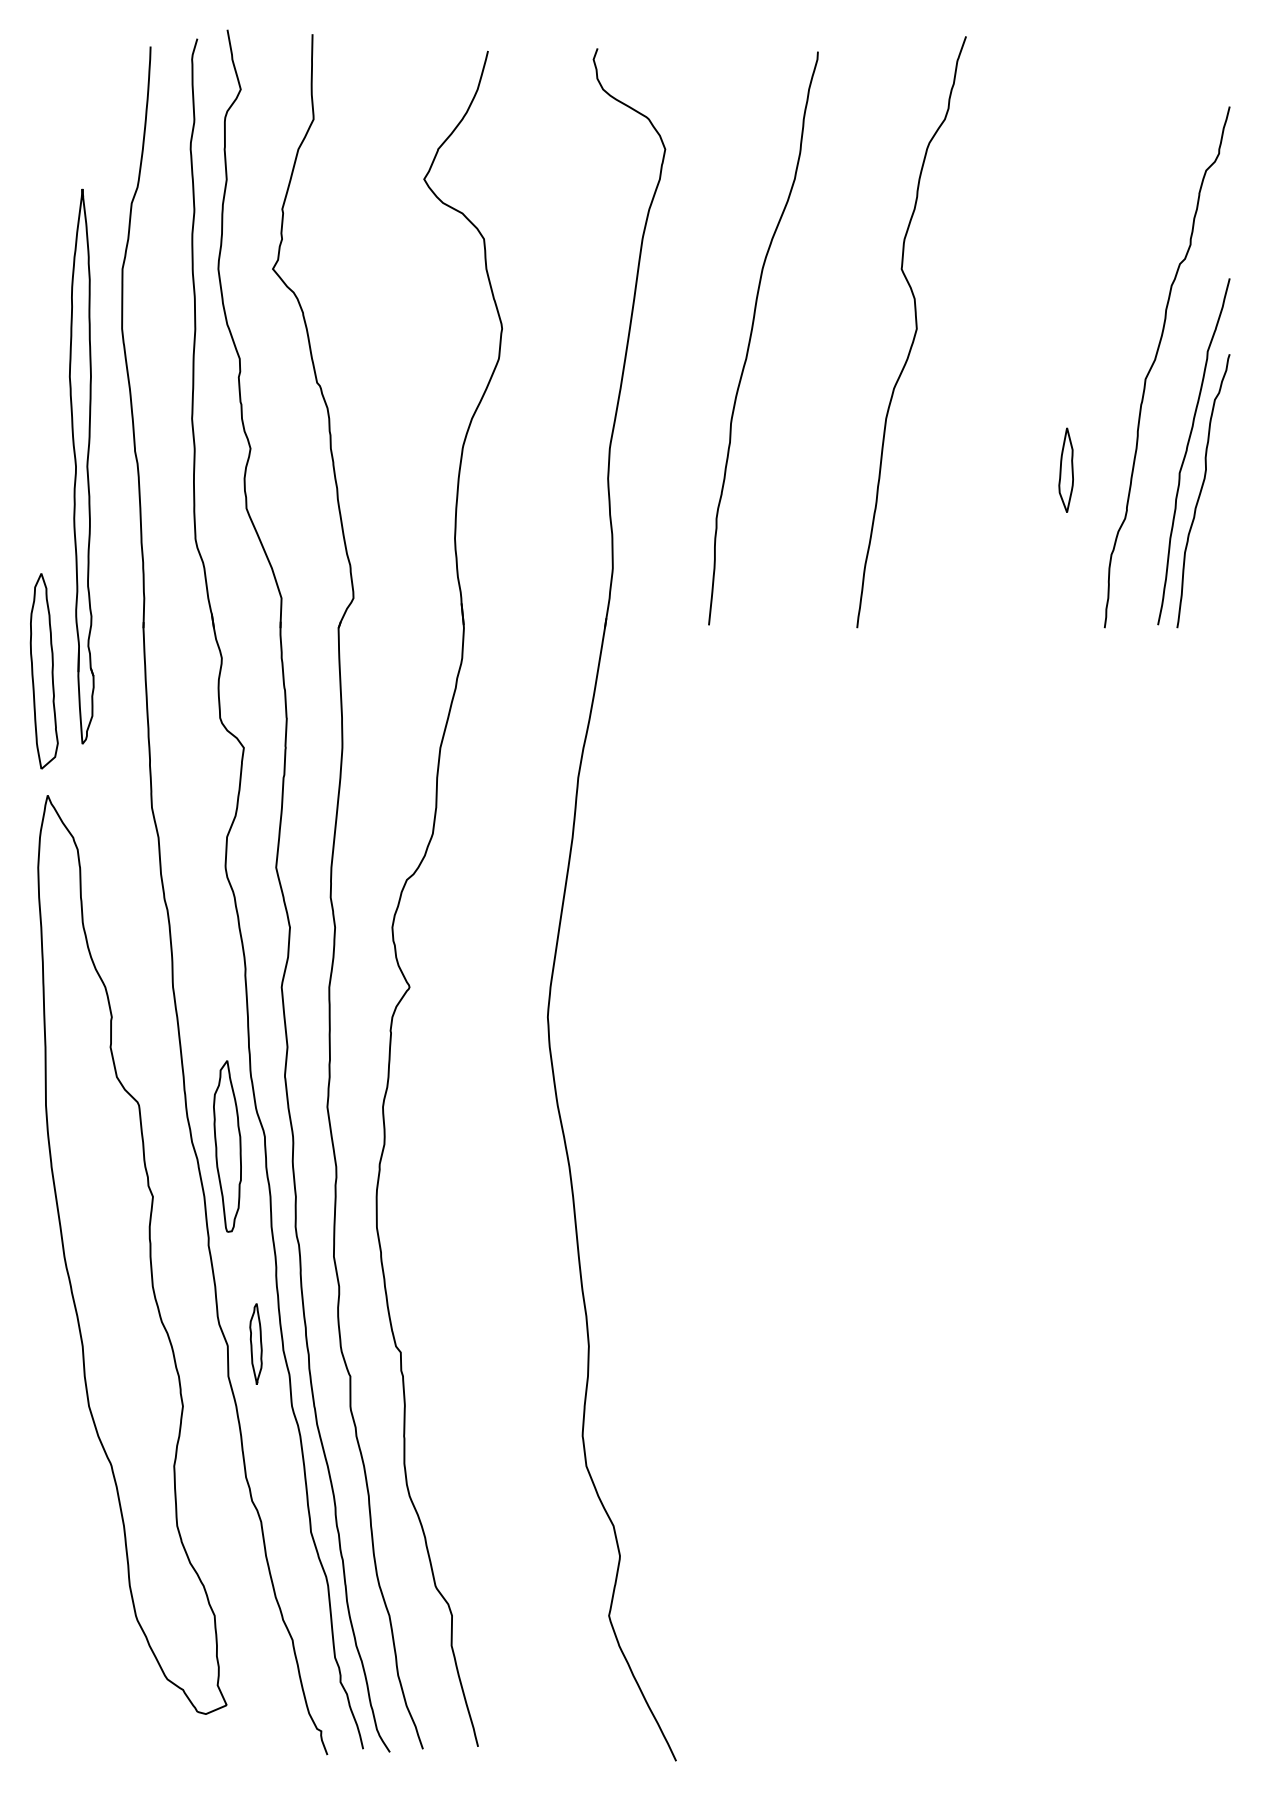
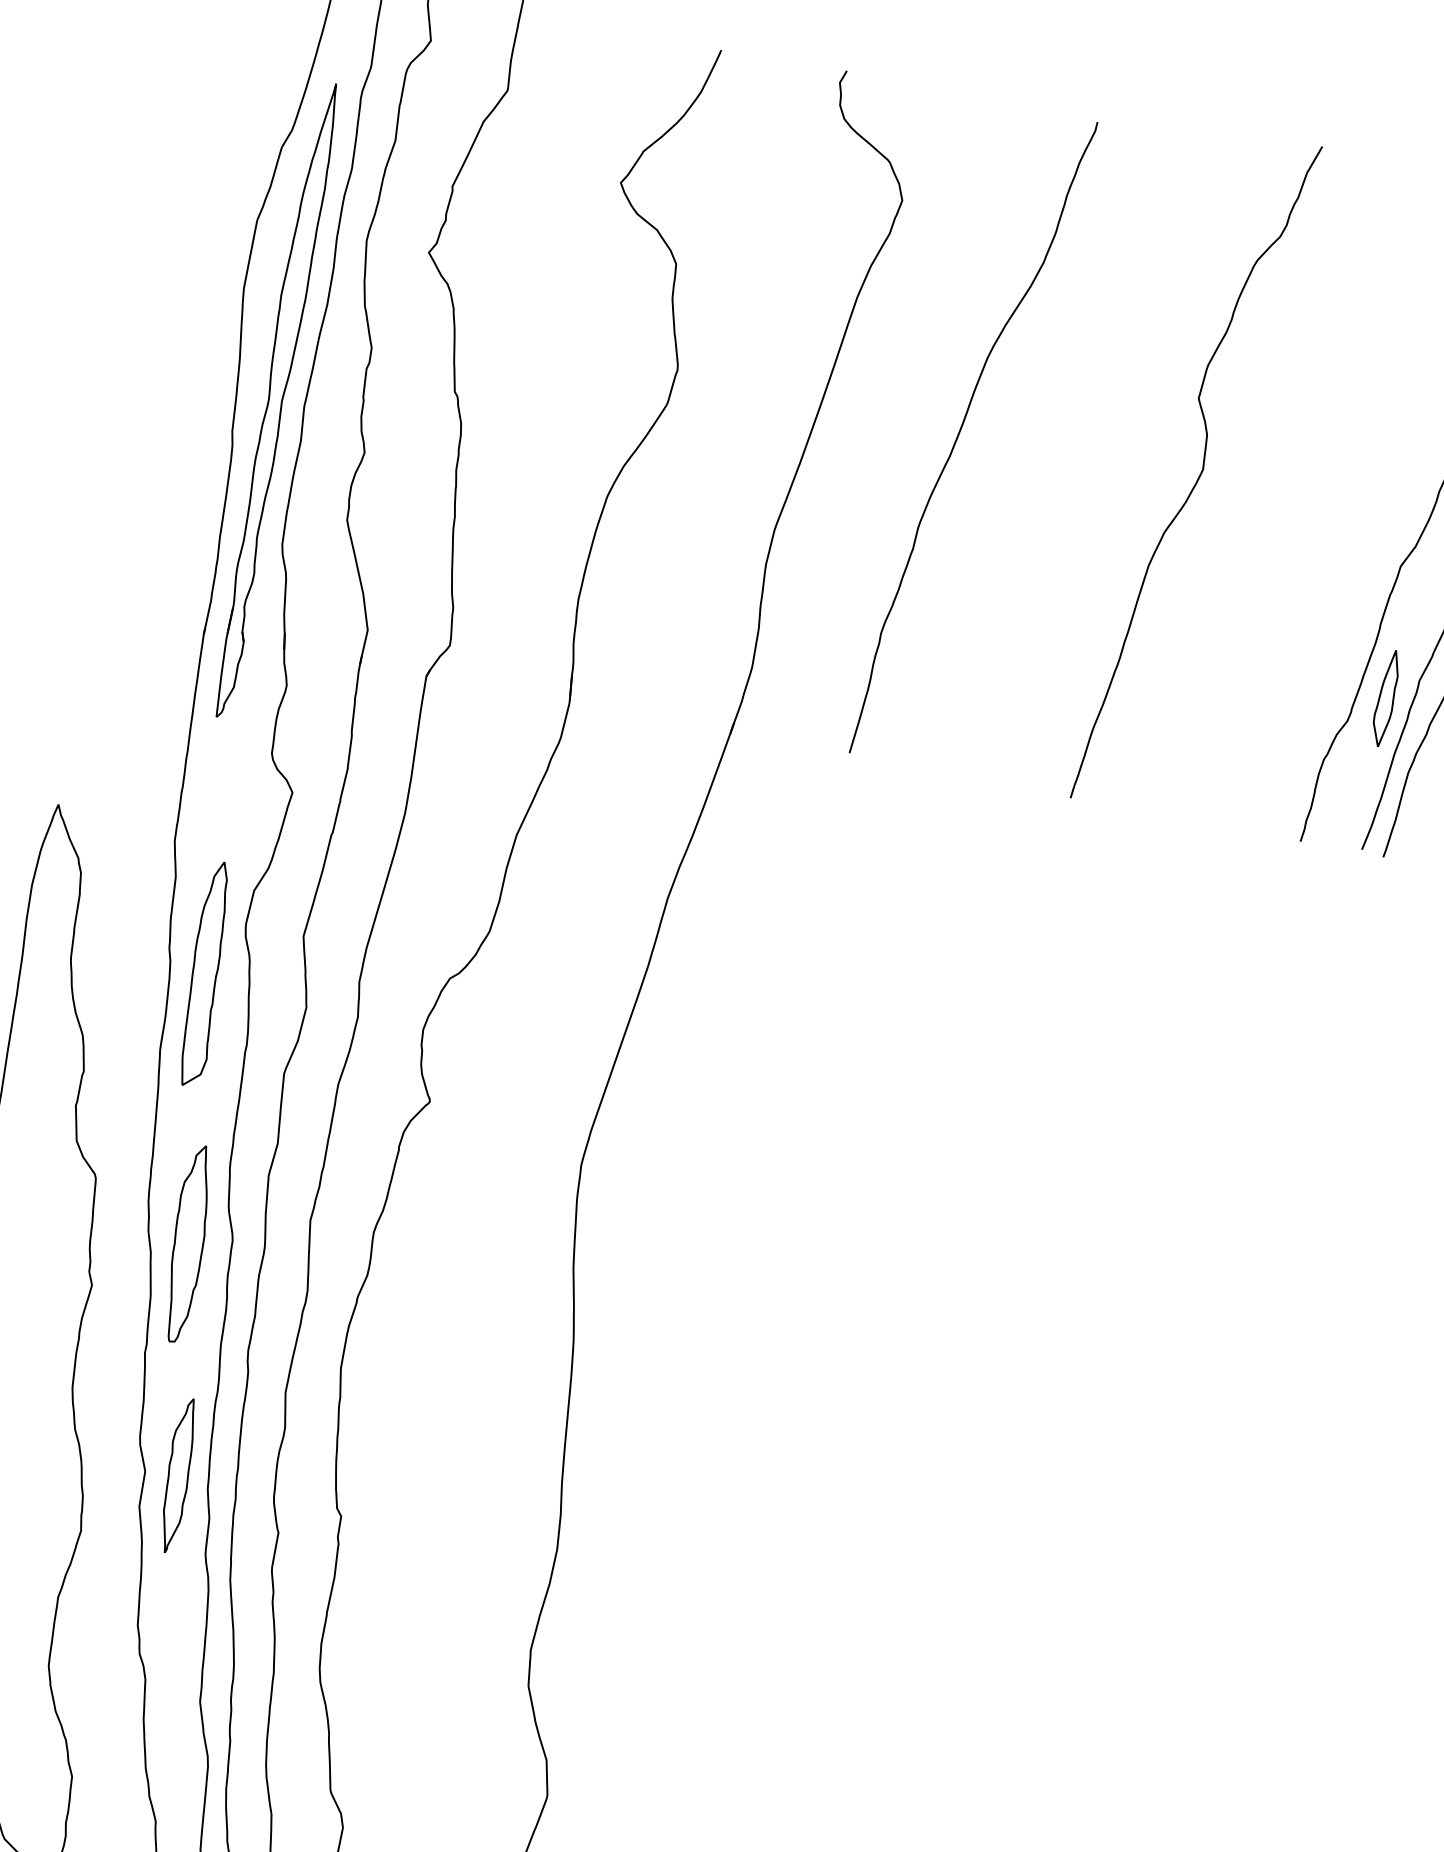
curve: (914, 332) -> (1199, 473), moved
part: (81, 466) -> (275, 400), moved
part: (1065, 469) -> (1385, 697), moved
part: (43, 671) -> (205, 974), moved
part: (255, 1343) -> (177, 1474), size x1.67

